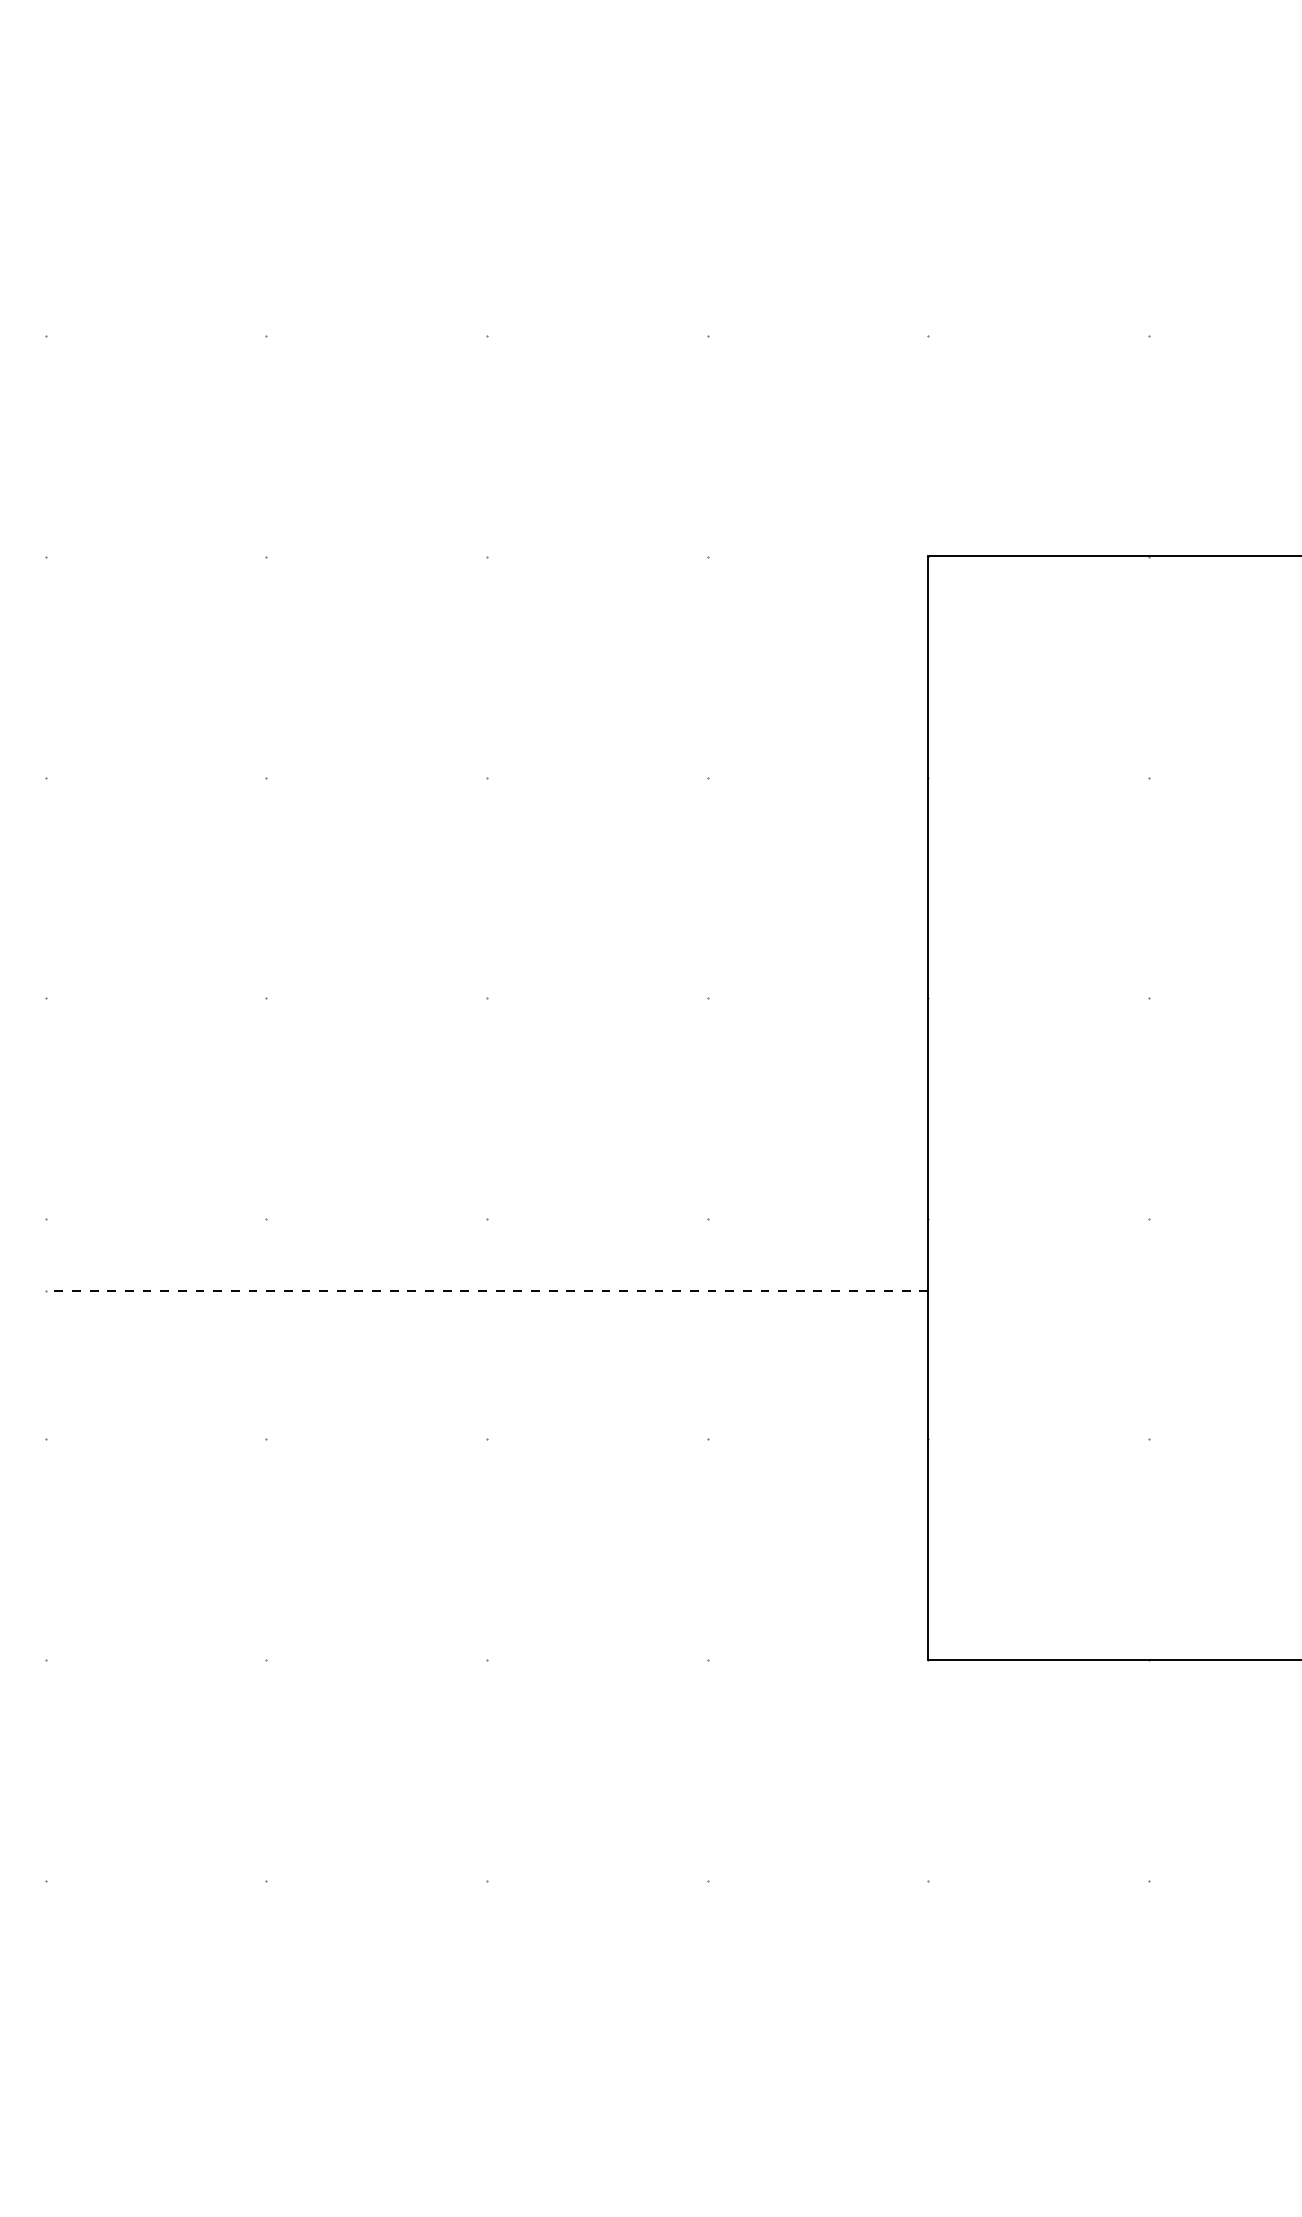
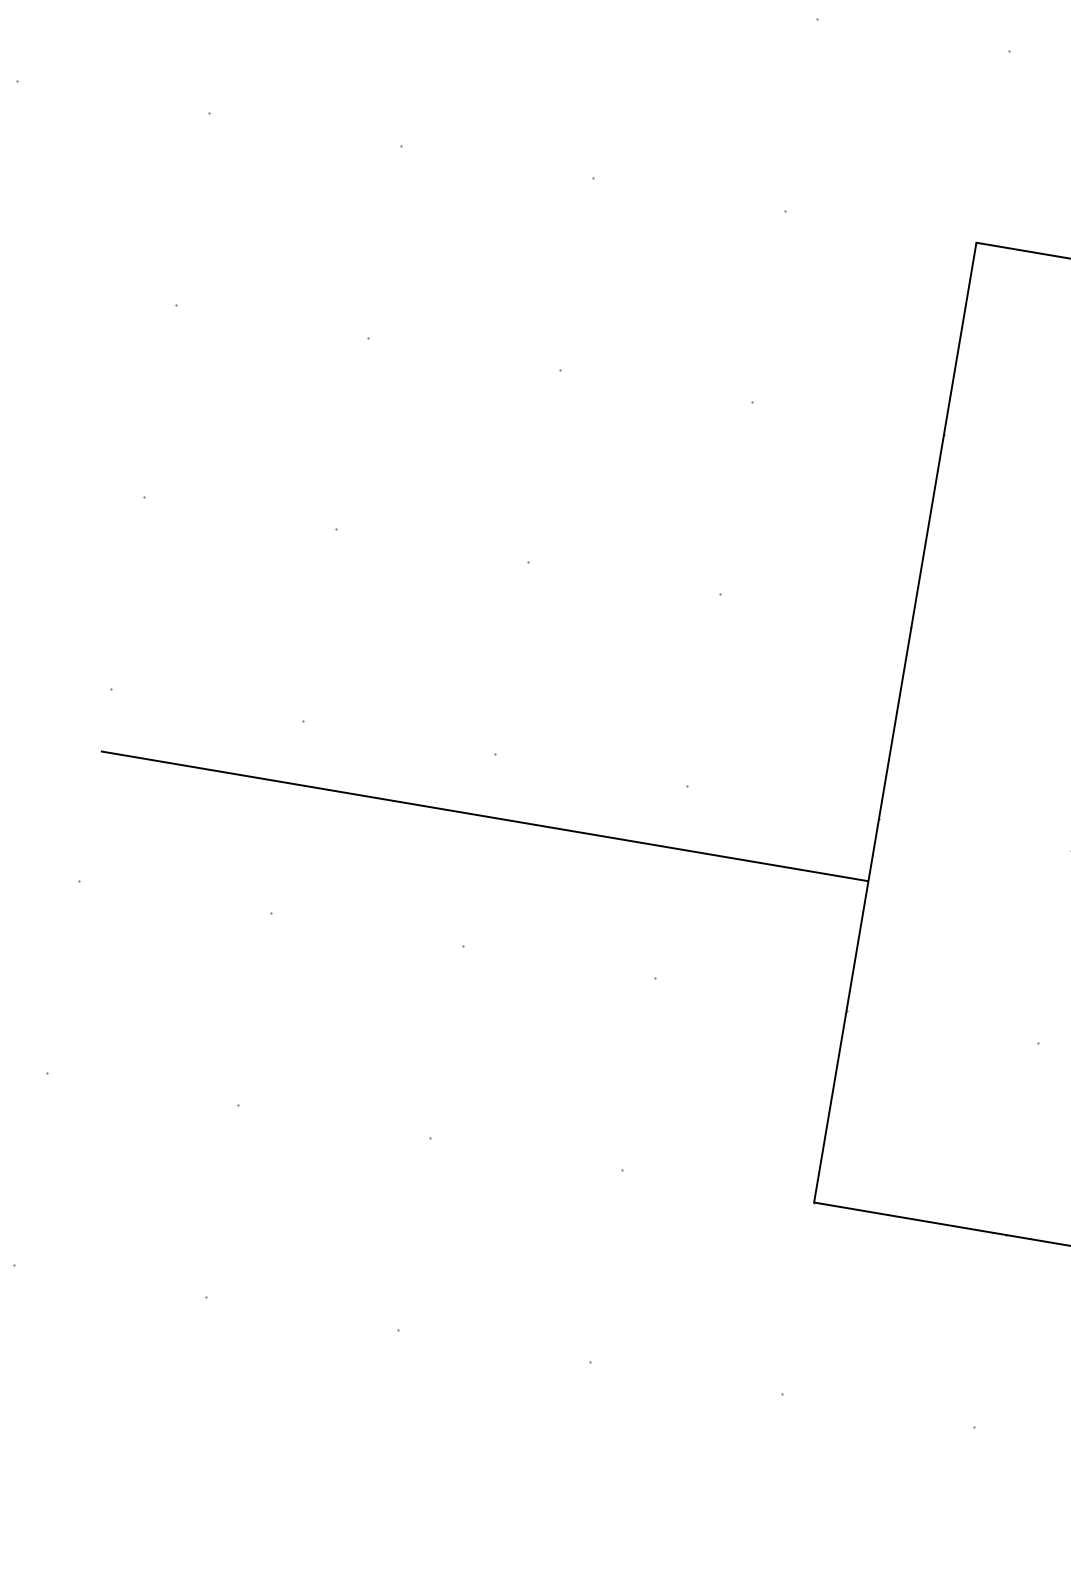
line: (486, 1290) -> (484, 816), dashed -> solid

